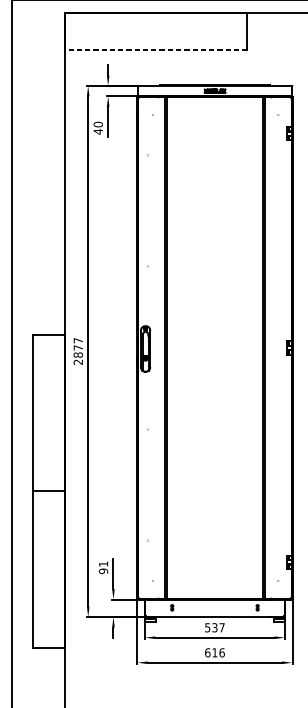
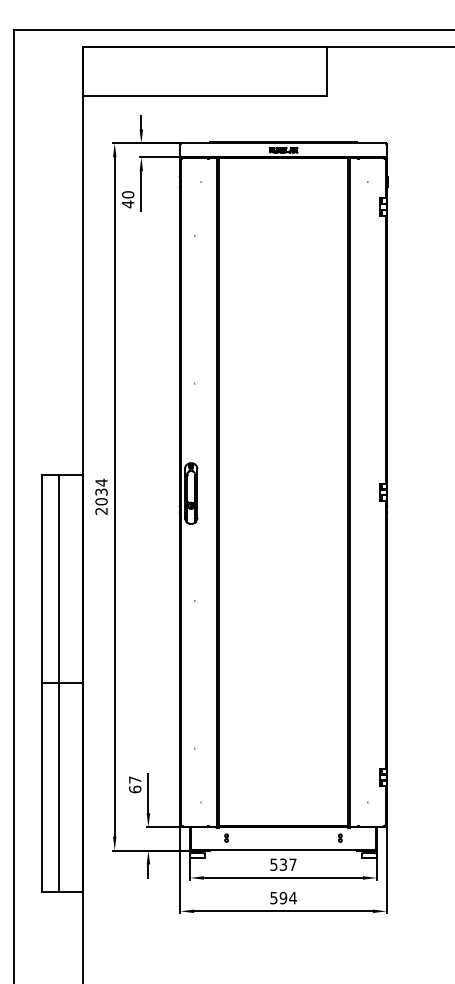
line: (155, 49) -> (204, 95), dashed -> solid
text: (78, 347) -> (101, 491), 2877 -> 2034
line: (45, 490) -> (58, 682), added
text: (103, 567) -> (135, 784), 91 -> 67
text: (214, 652) -> (283, 897), 616 -> 594

